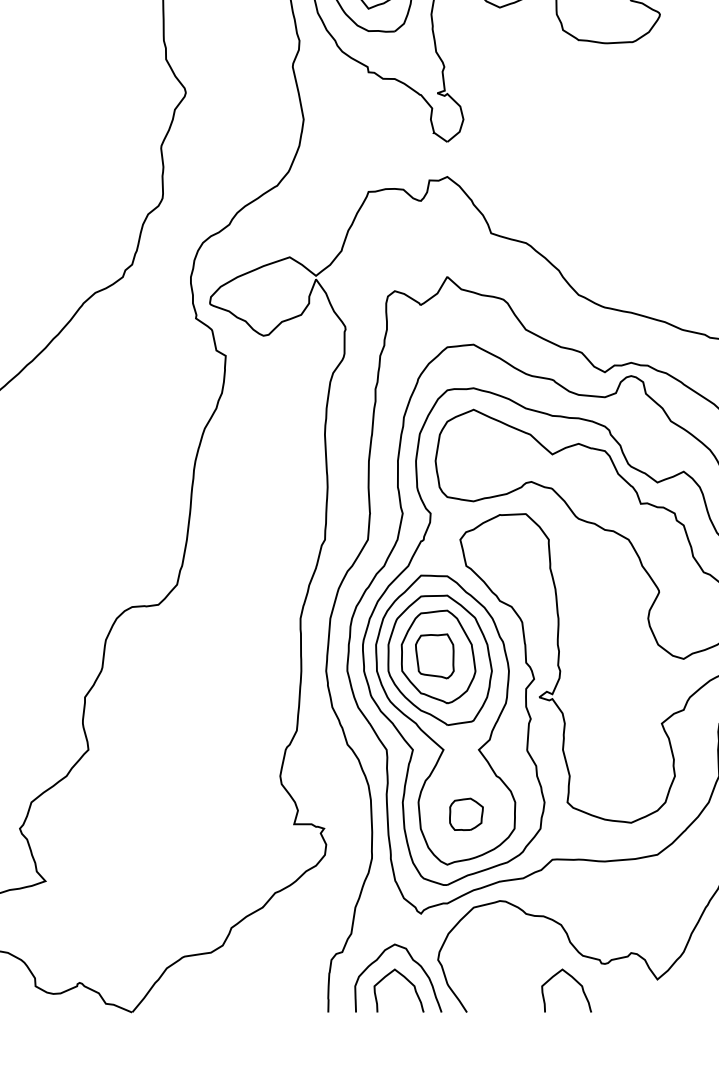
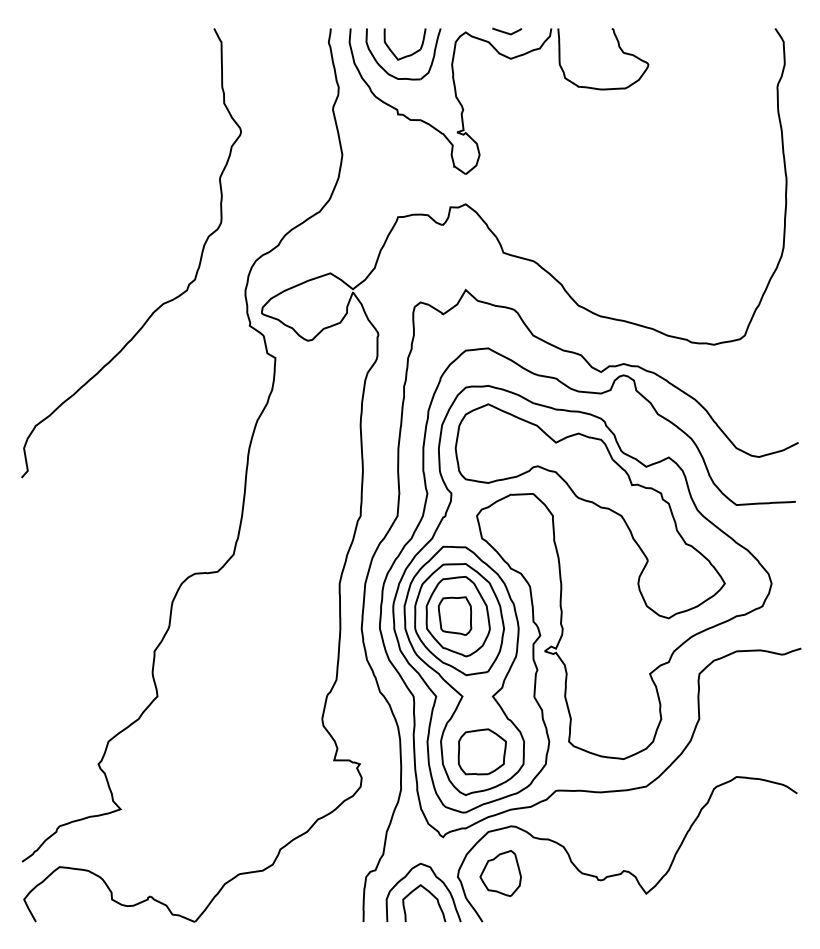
part: (465, 813) -> (481, 751), size x1.67
part: (487, 955) -> (500, 873), added
curve: (575, 981) -> (575, 895), removed

